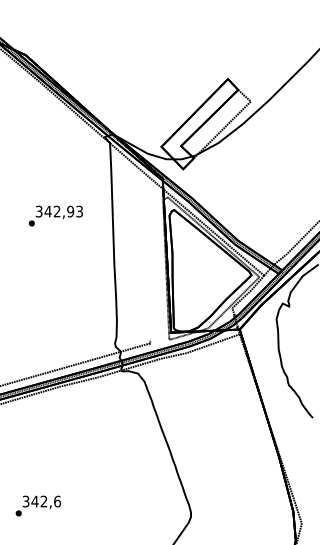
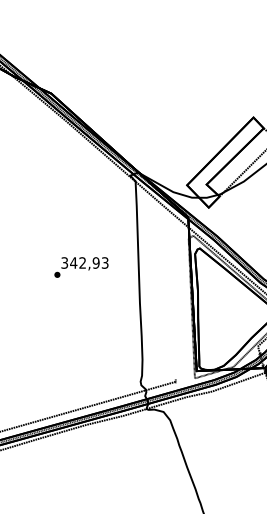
text: (55, 215) -> (81, 266), moved

